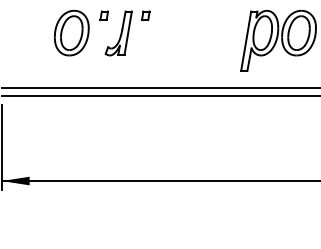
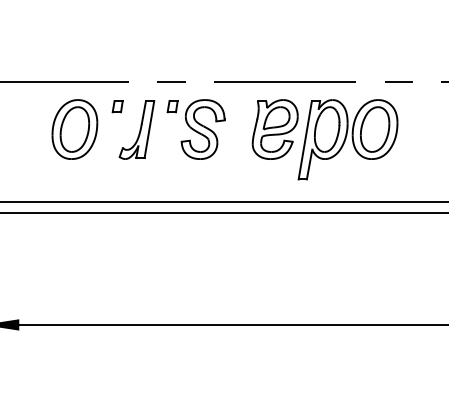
part: (168, 33) -> (202, 129), added
part: (222, 33) -> (274, 129), added

